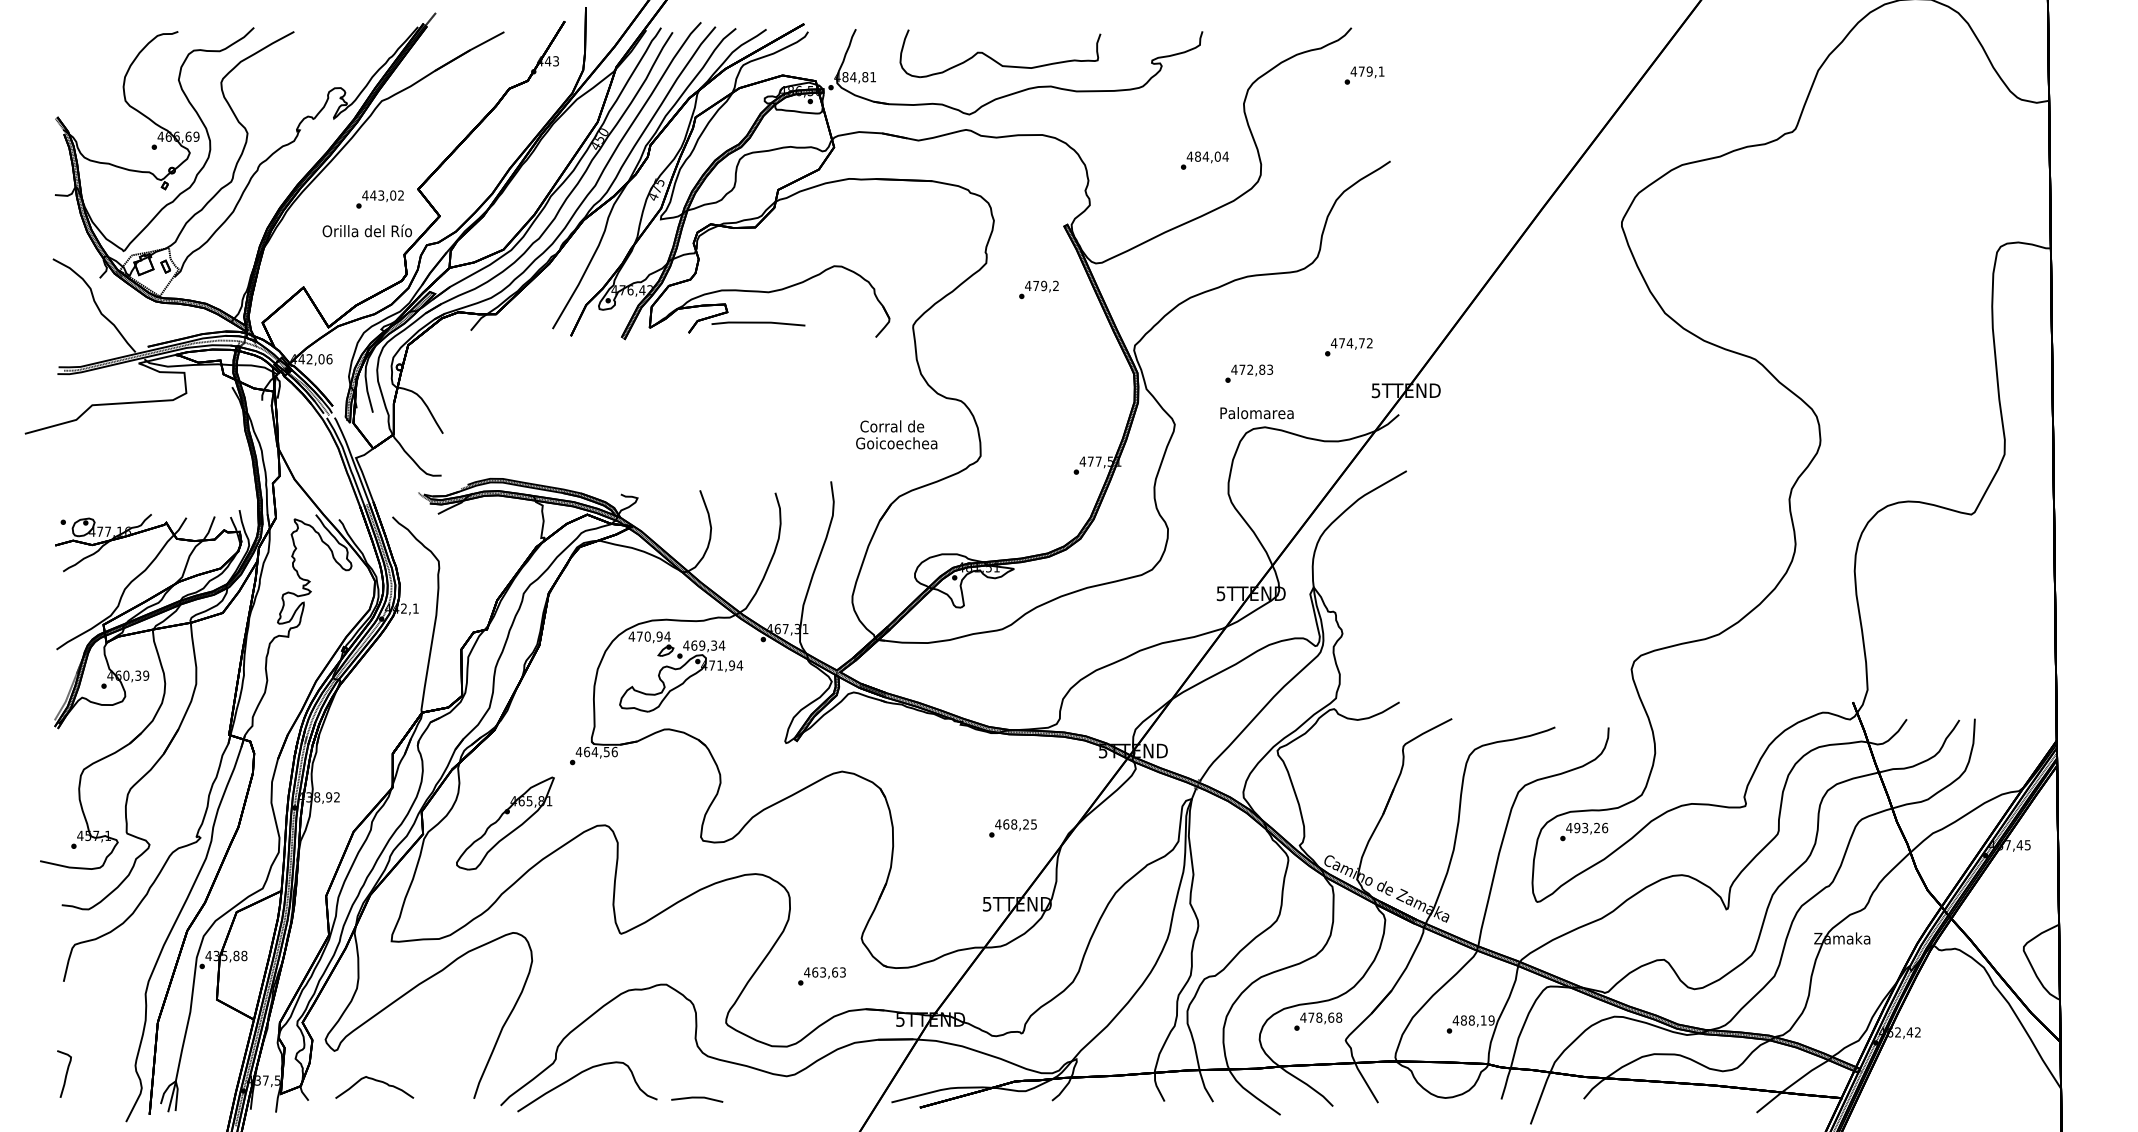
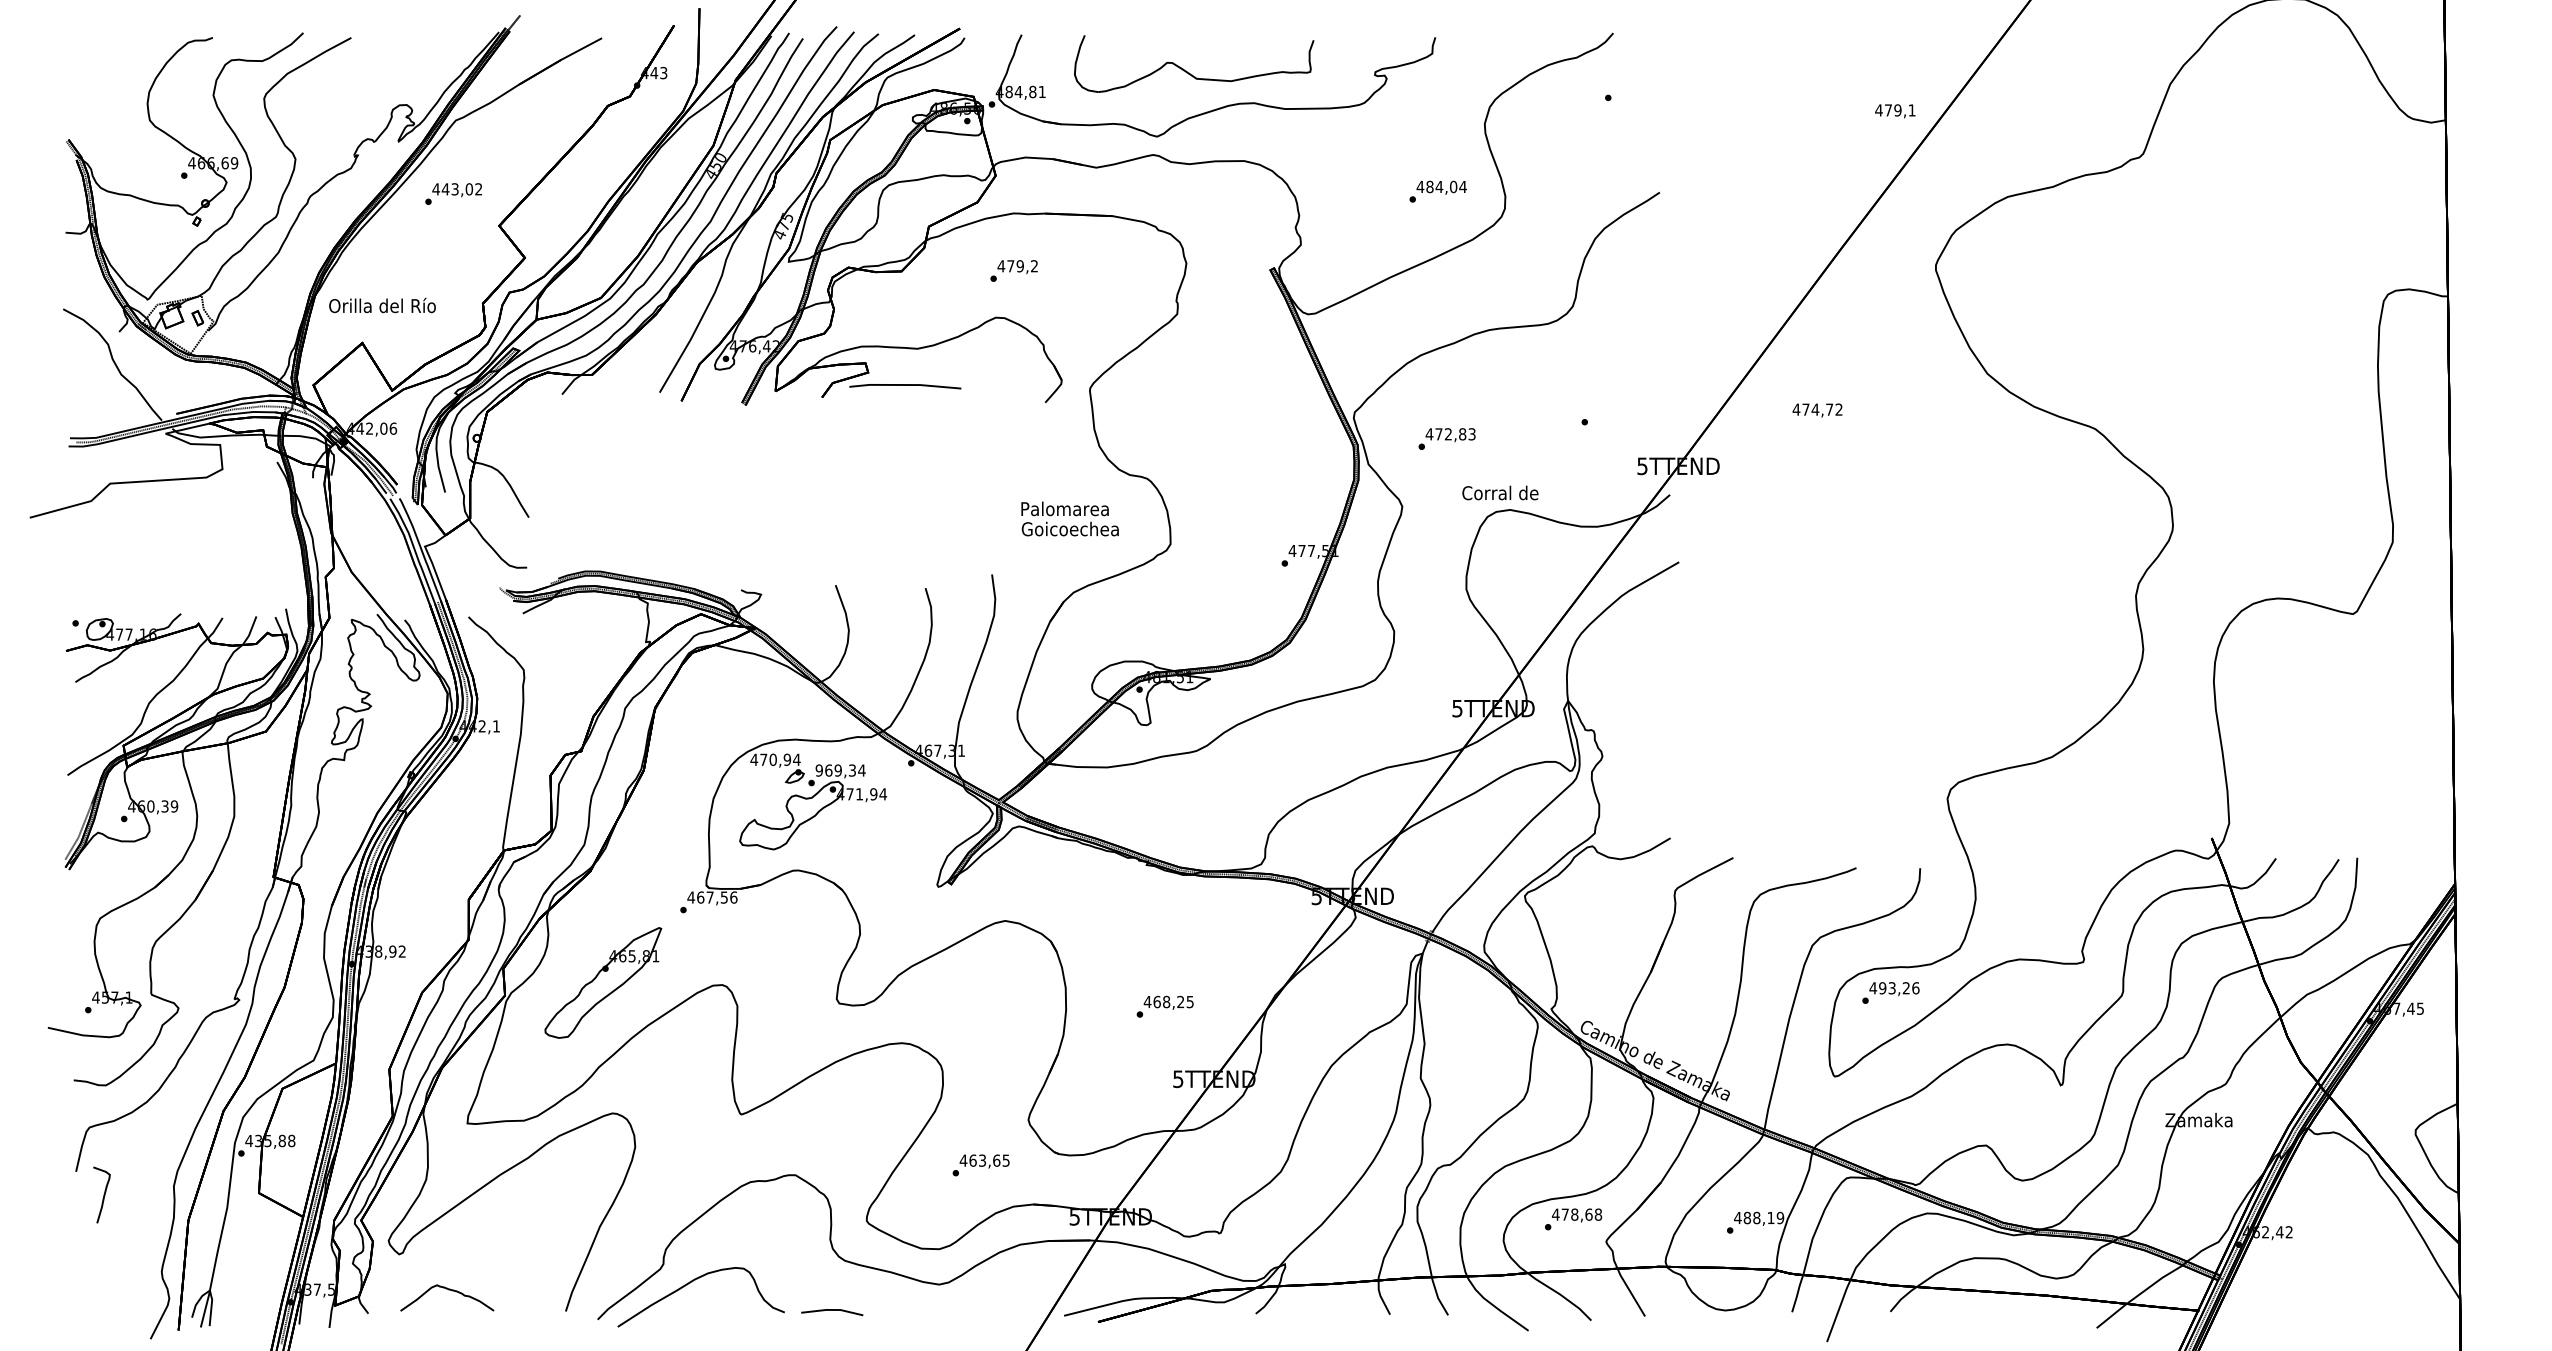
text: (1367, 72) -> (1895, 111), moved
text: (379, 199) -> (453, 193), moved
text: (367, 230) -> (382, 305), moved
text: (1038, 289) -> (1013, 270), moved
text: (1351, 343) -> (1817, 410), moved
text: (1248, 373) -> (1446, 438), moved
text: (1257, 412) -> (1500, 492), Palomarea -> Corral de
text: (891, 426) -> (1064, 508), Corral de -> Palomarea
text: (686, 645) -> (819, 770), 469,34 -> 969,34
text: (594, 751) -> (709, 897), 464,56 -> 467,56
text: (1012, 828) -> (1164, 1006), moved
text: (843, 971) -> (1006, 1159), 463,63 -> 463,65
curve: (65, 1073) -> (103, 1194), moved

